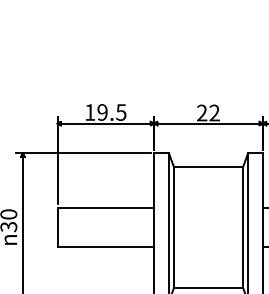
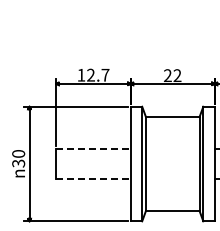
text: (112, 112) -> (98, 75), 19.5 -> 12.7
line: (107, 207) -> (94, 148), solid -> dashed
line: (107, 247) -> (94, 179), solid -> dashed

